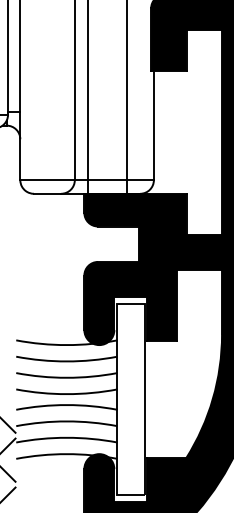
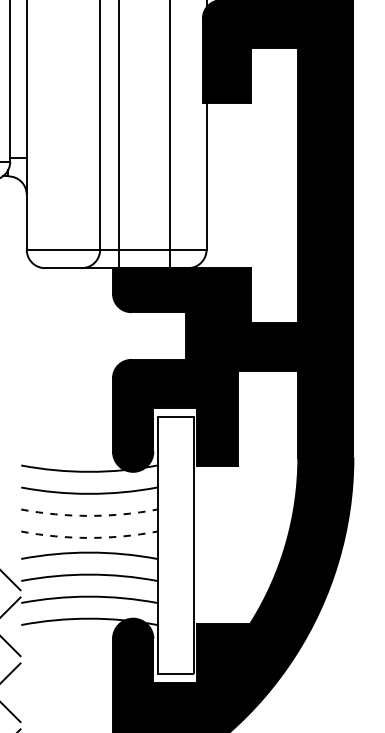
arc: (66, 377) -> (89, 515), solid -> dashed
arc: (66, 393) -> (89, 537), solid -> dashed

